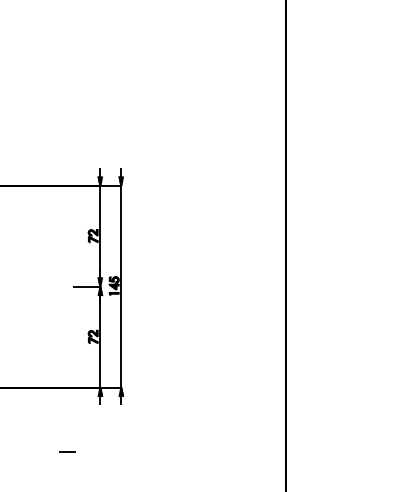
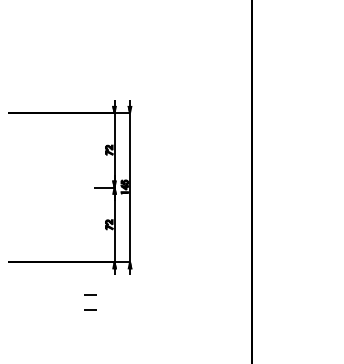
line: (67, 431) -> (90, 294), added

